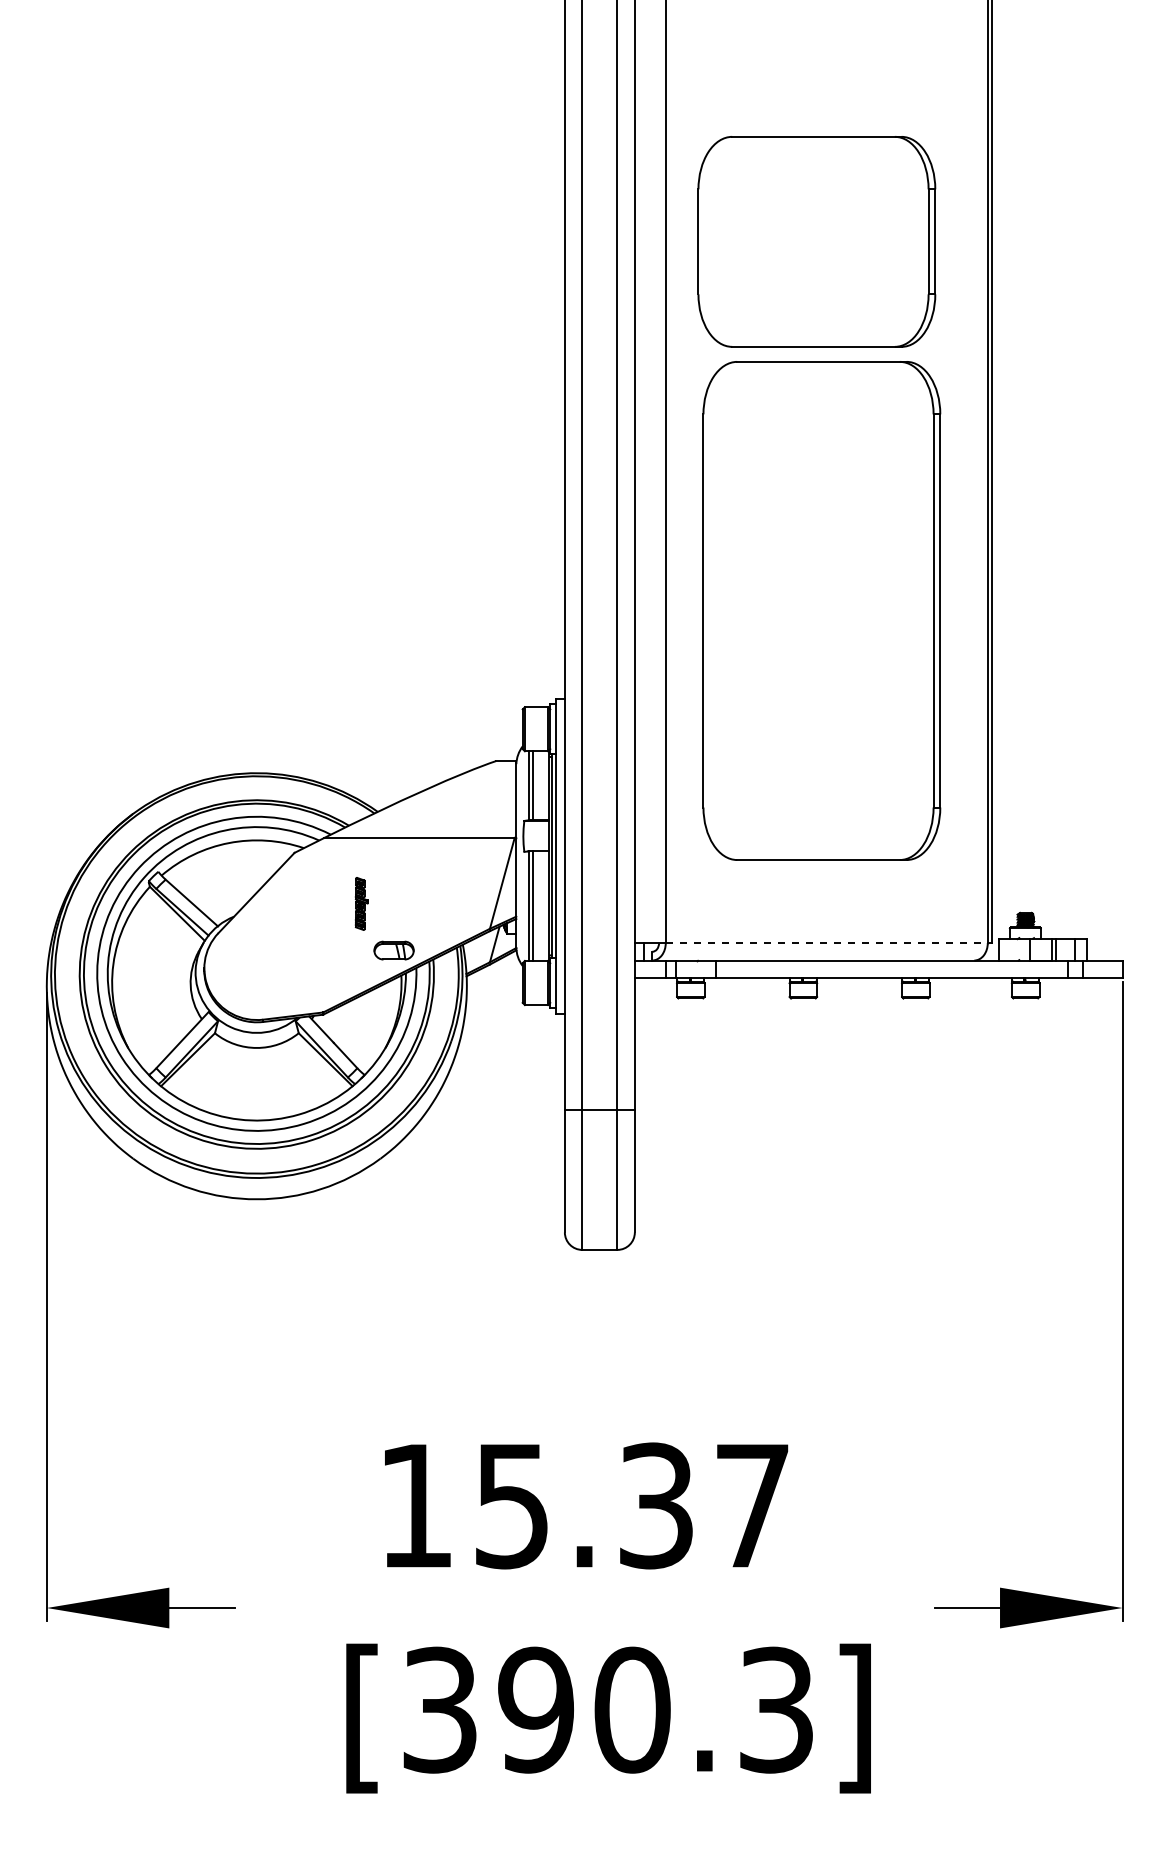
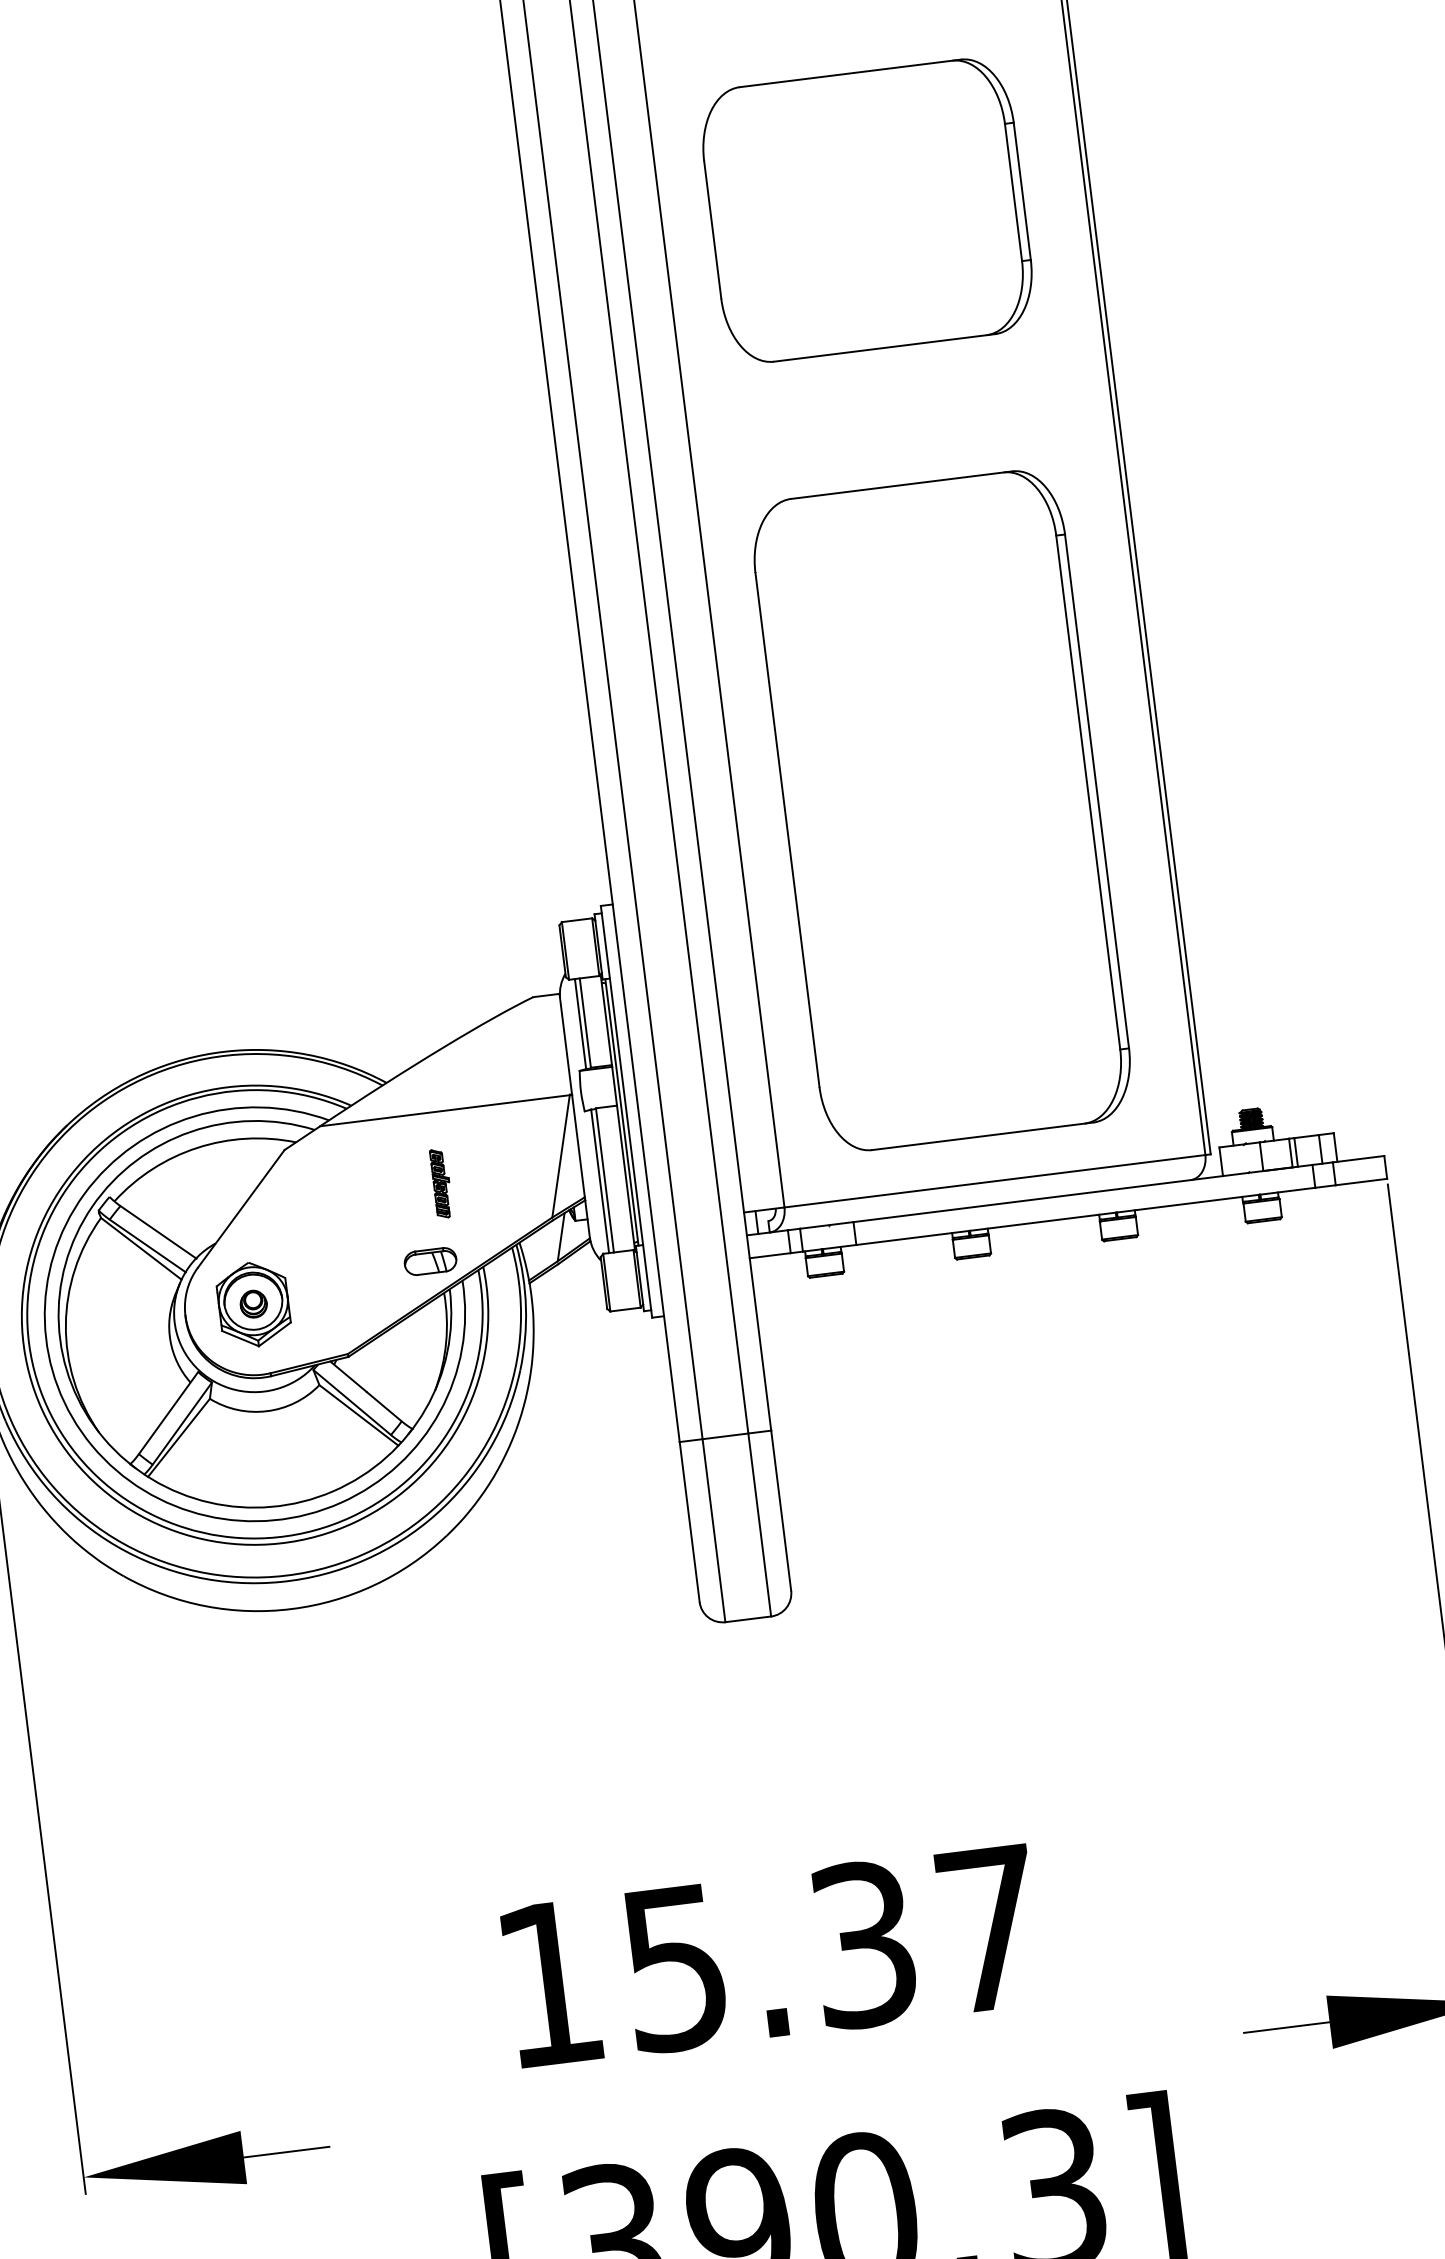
part: (816, 241) -> (866, 210), moved
part: (821, 610) -> (941, 810), moved
part: (361, 903) -> (441, 1183), moved
line: (827, 943) -> (995, 1181), dashed -> solid
part: (256, 966) -> (253, 1304), added

